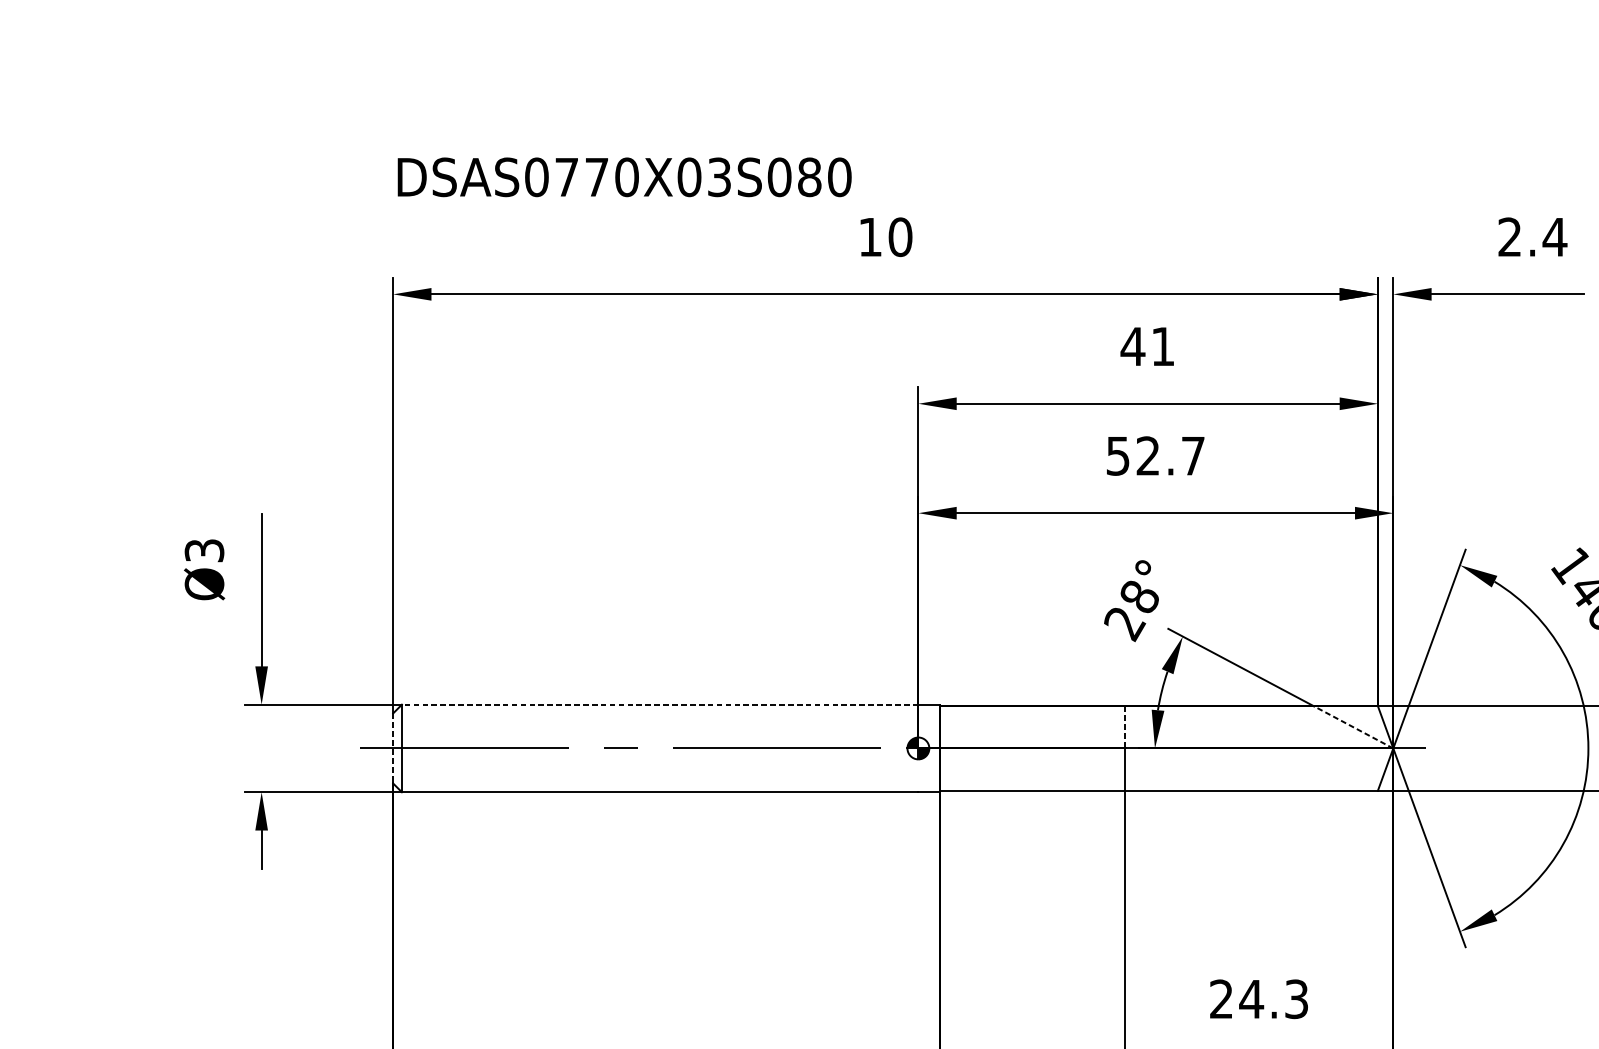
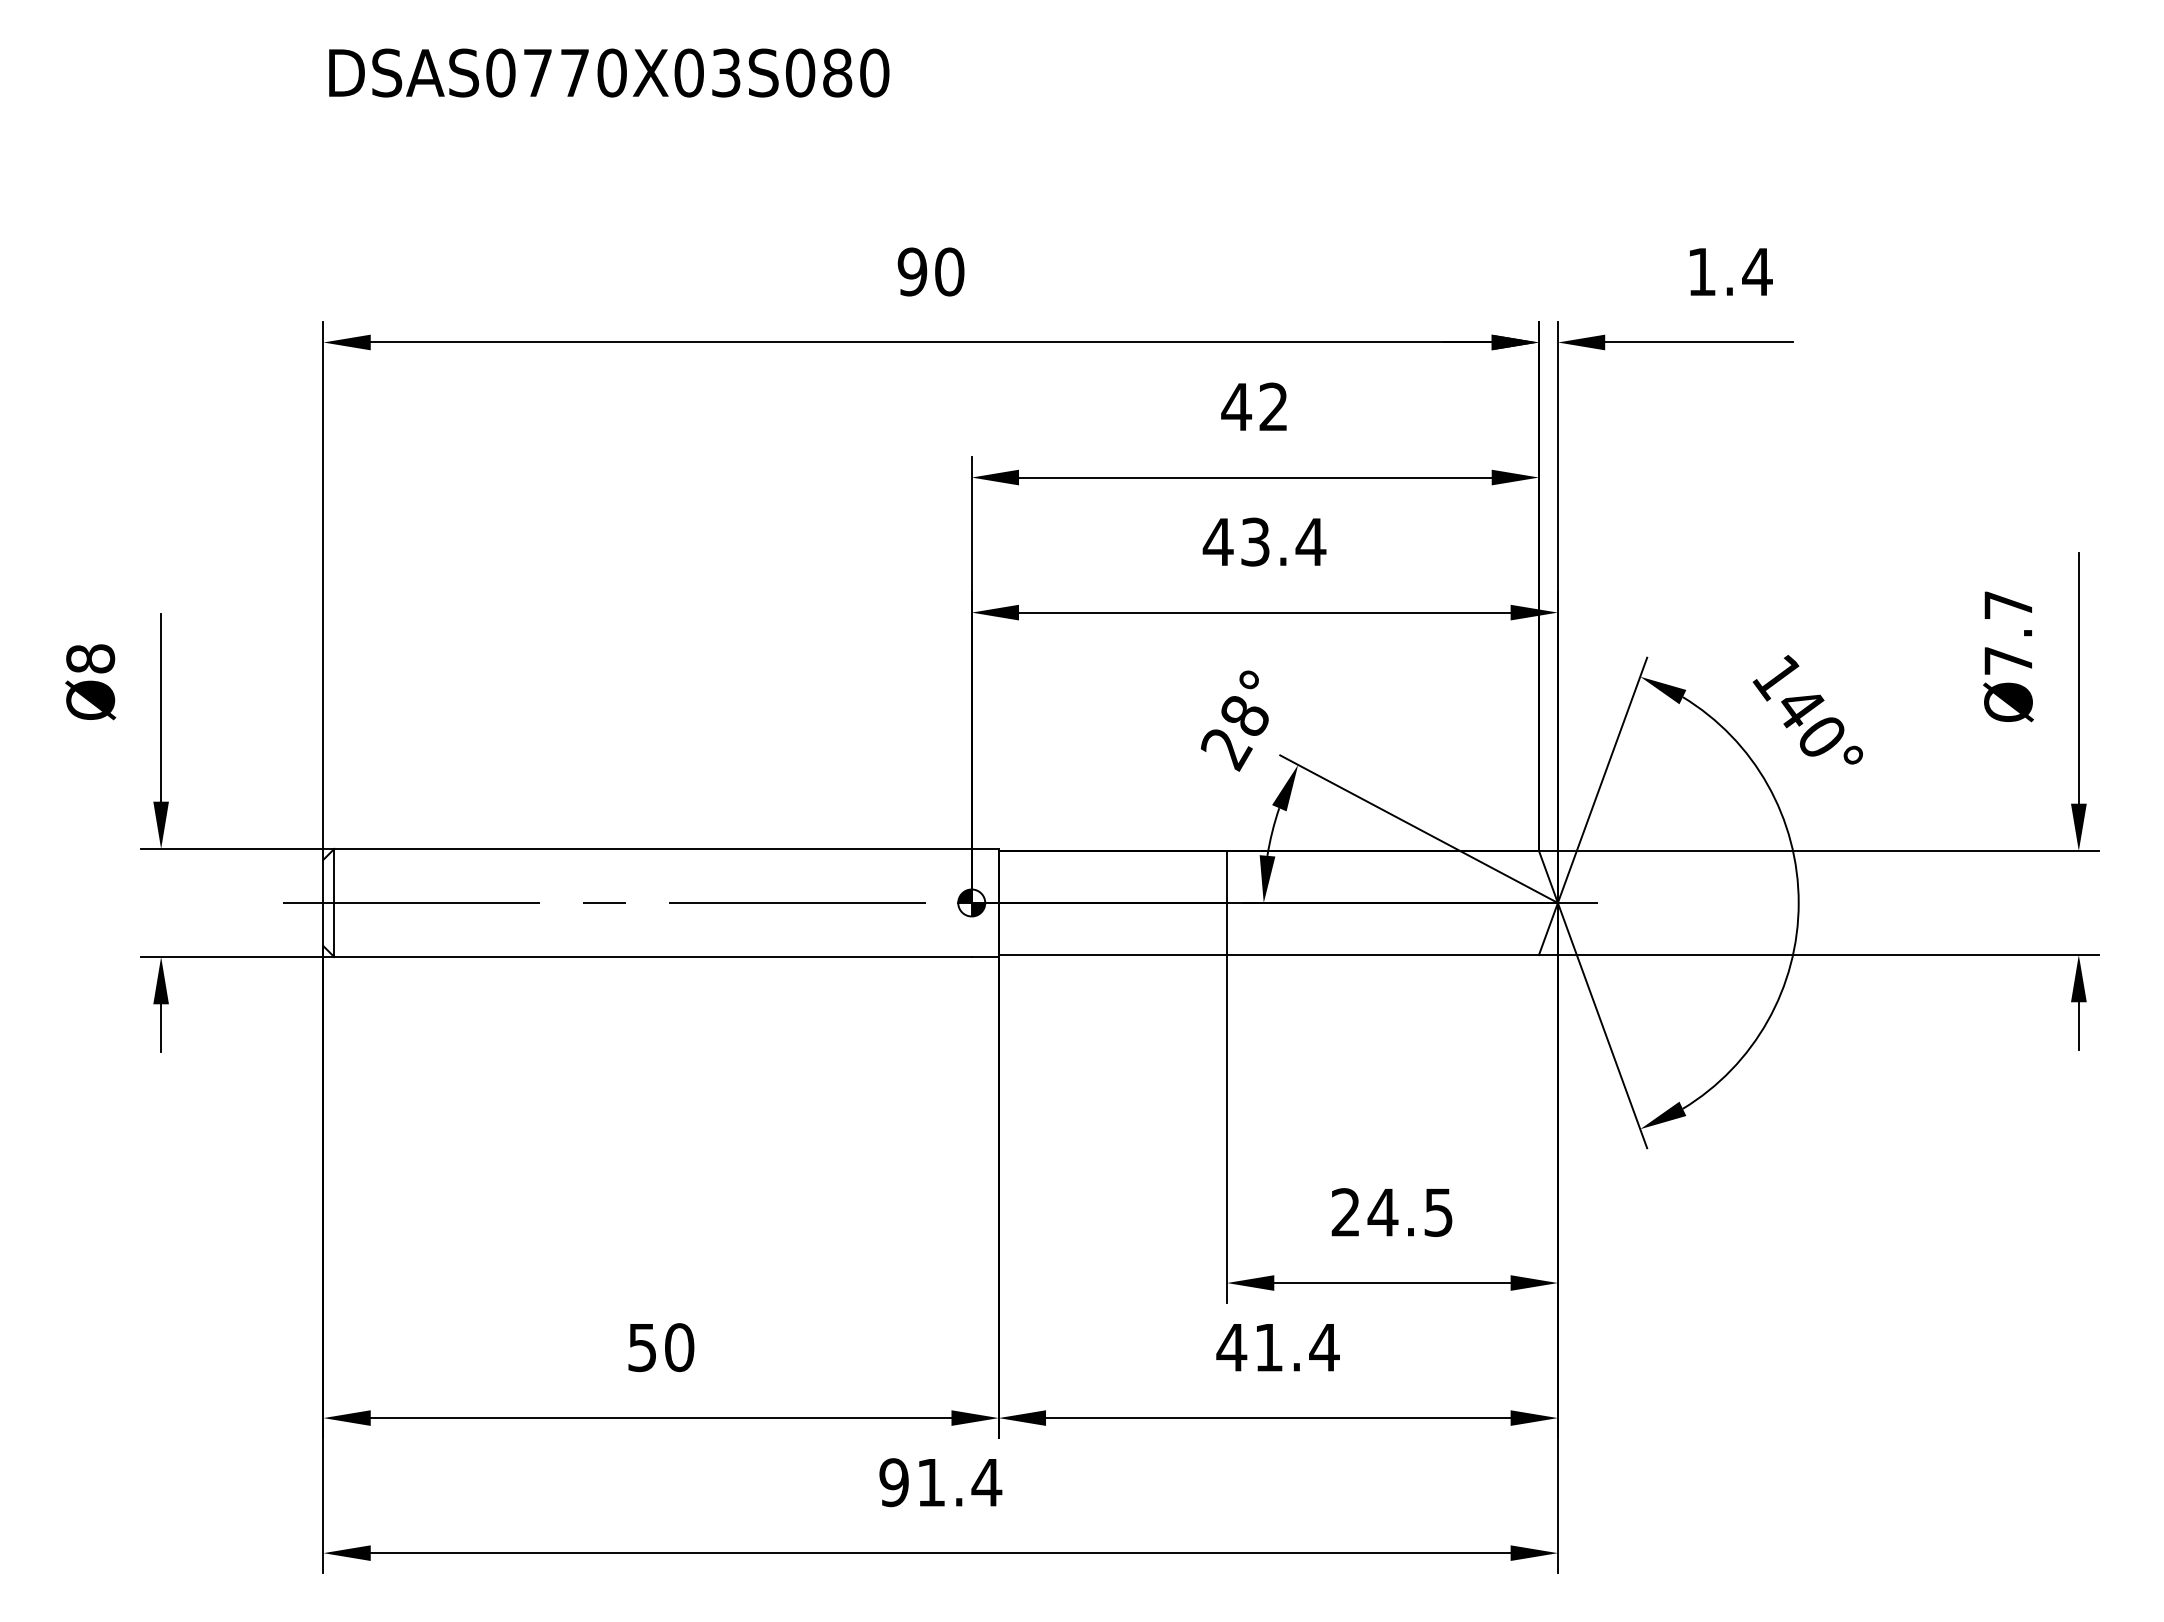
text: (624, 176) -> (609, 72), moved
text: (870, 236) -> (912, 271), 10 -> 90
text: (1509, 236) -> (1701, 271), 2.4 -> 1.4
text: (1162, 346) -> (1273, 406), 41 -> 42
text: (1155, 455) -> (1264, 541), 52.7 -> 43.4
text: (204, 550) -> (90, 658), Ø3 -> Ø8
line: (660, 704) -> (653, 848), dashed -> solid
line: (1125, 727) -> (1227, 876), dashed -> solid
line: (1353, 727) -> (1508, 876), dashed -> solid
line: (393, 748) -> (323, 903), dashed -> solid
text: (1296, 999) -> (1438, 1212), 24.3 -> 24.5

